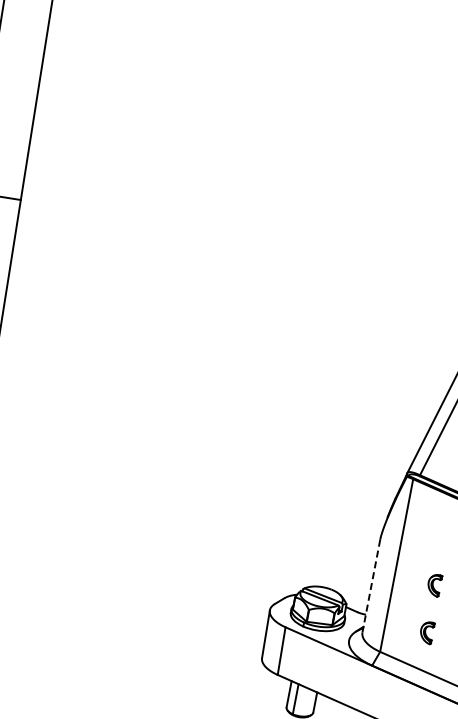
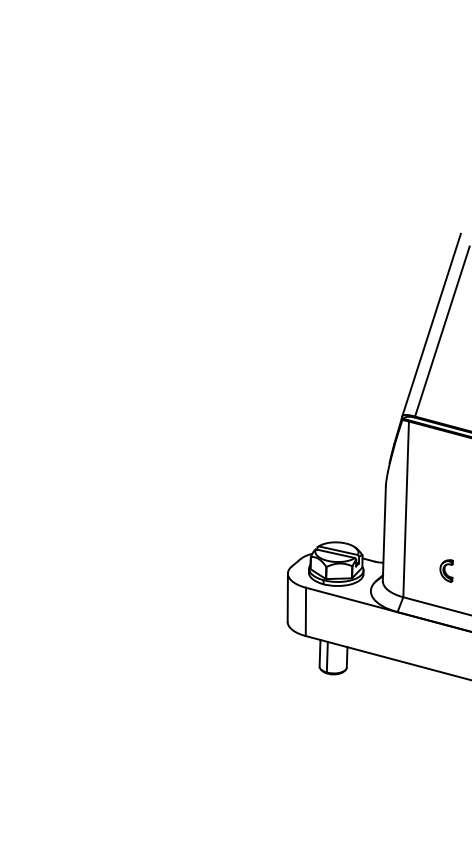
part: (434, 584) -> (446, 522), removed
line: (371, 586) -> (384, 534), dashed -> solid

